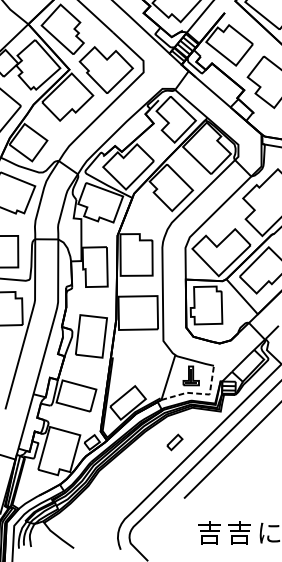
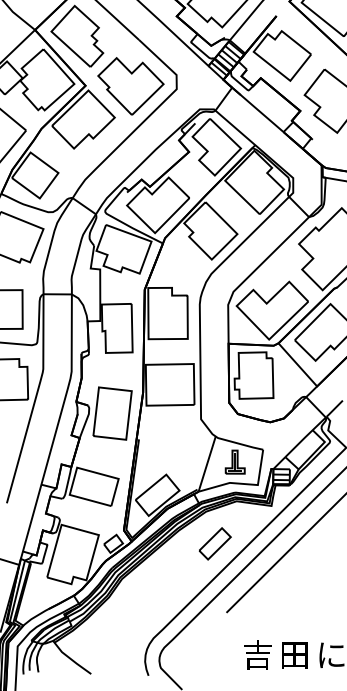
line: (199, 394) -> (245, 484), dashed -> solid
part: (174, 442) -> (214, 543), size x1.67
text: (239, 532) -> (294, 654), 吉 -> 田

